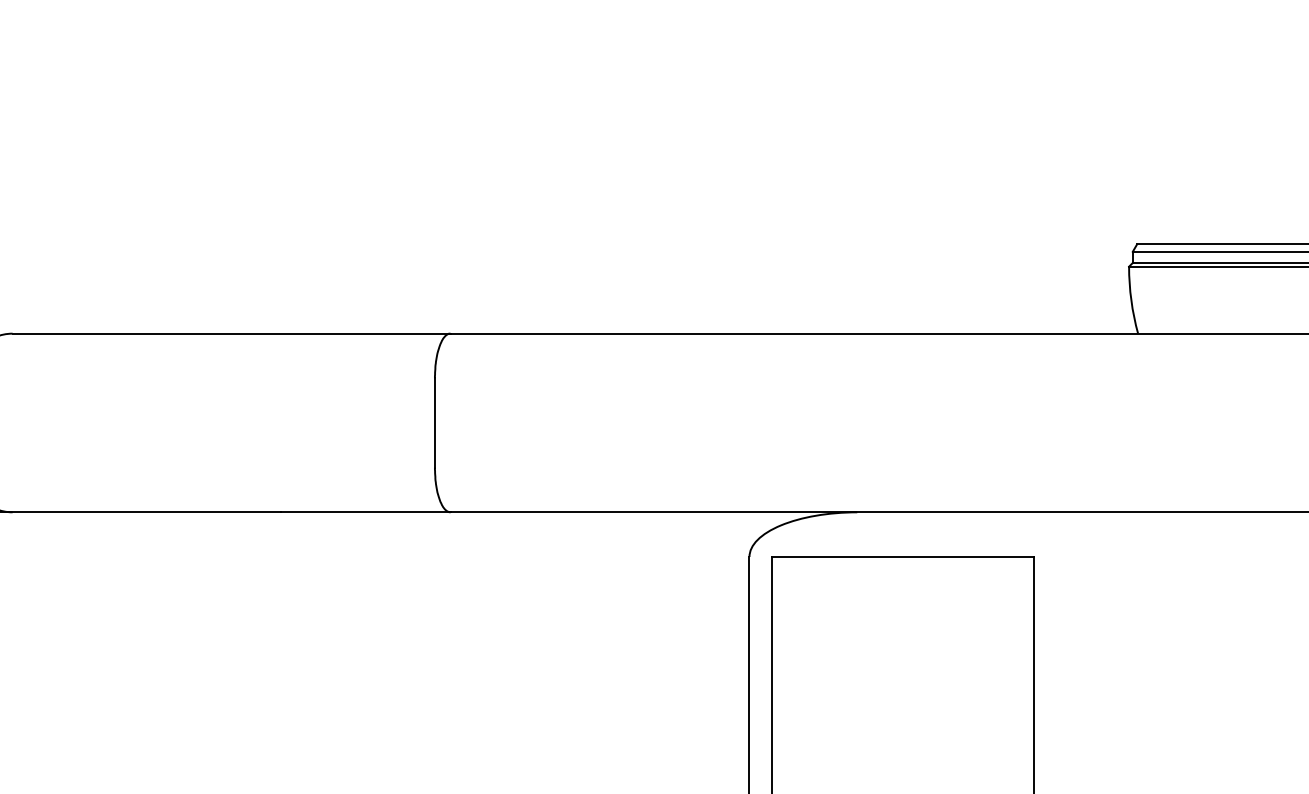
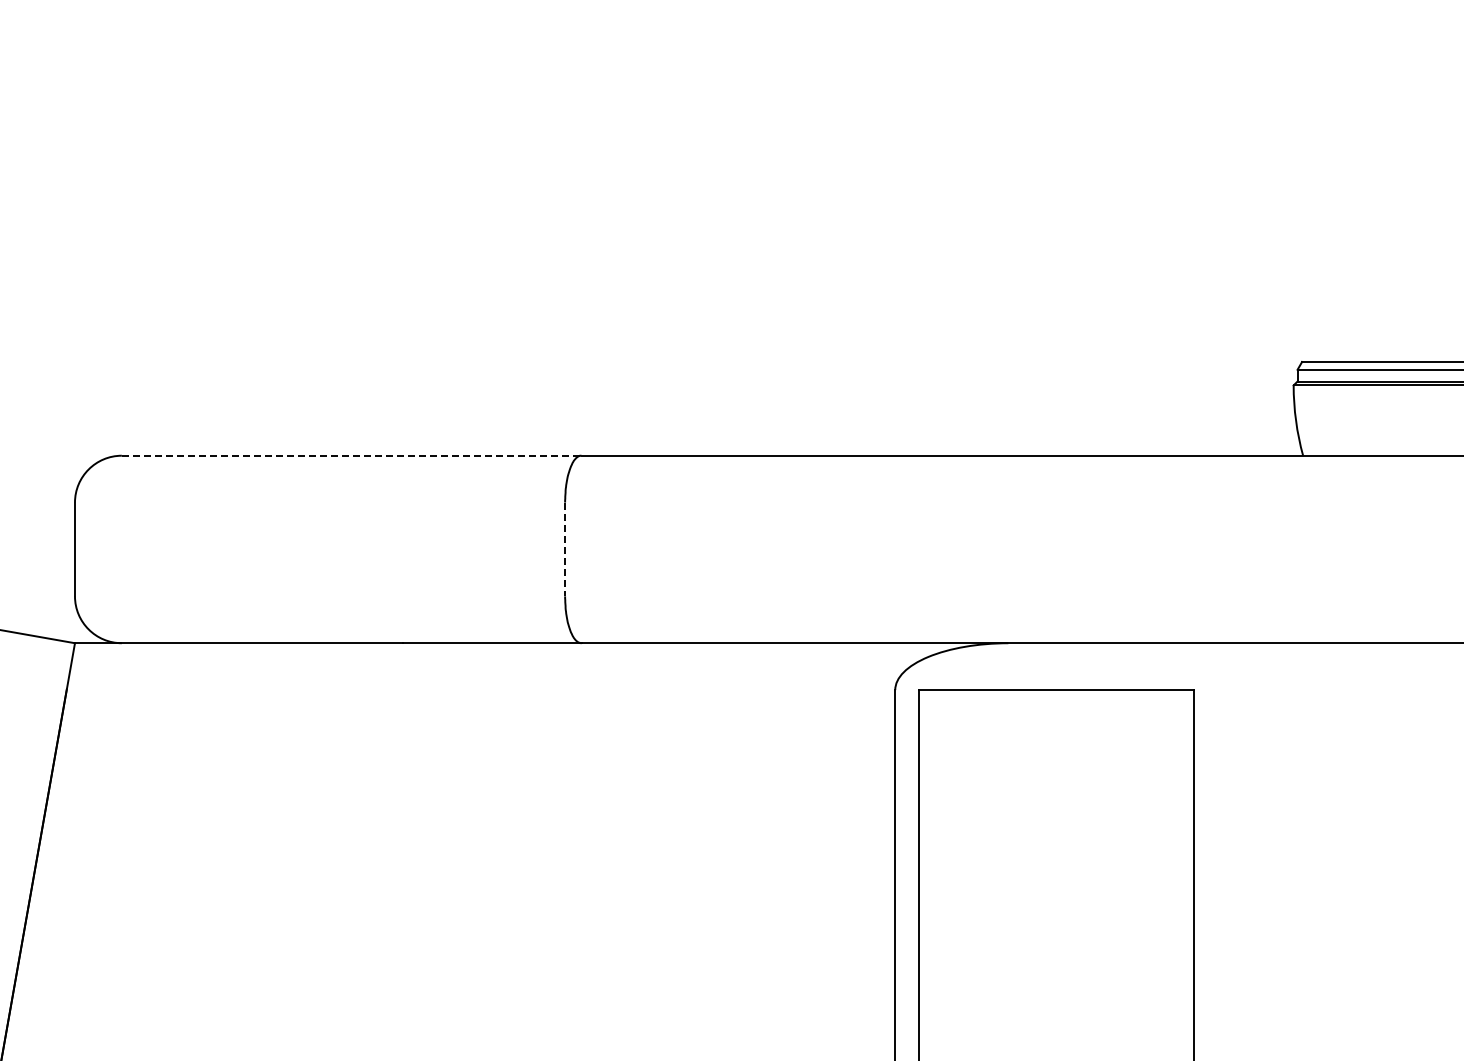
line: (231, 333) -> (351, 455), solid -> dashed
line: (435, 423) -> (565, 549), solid -> dashed

